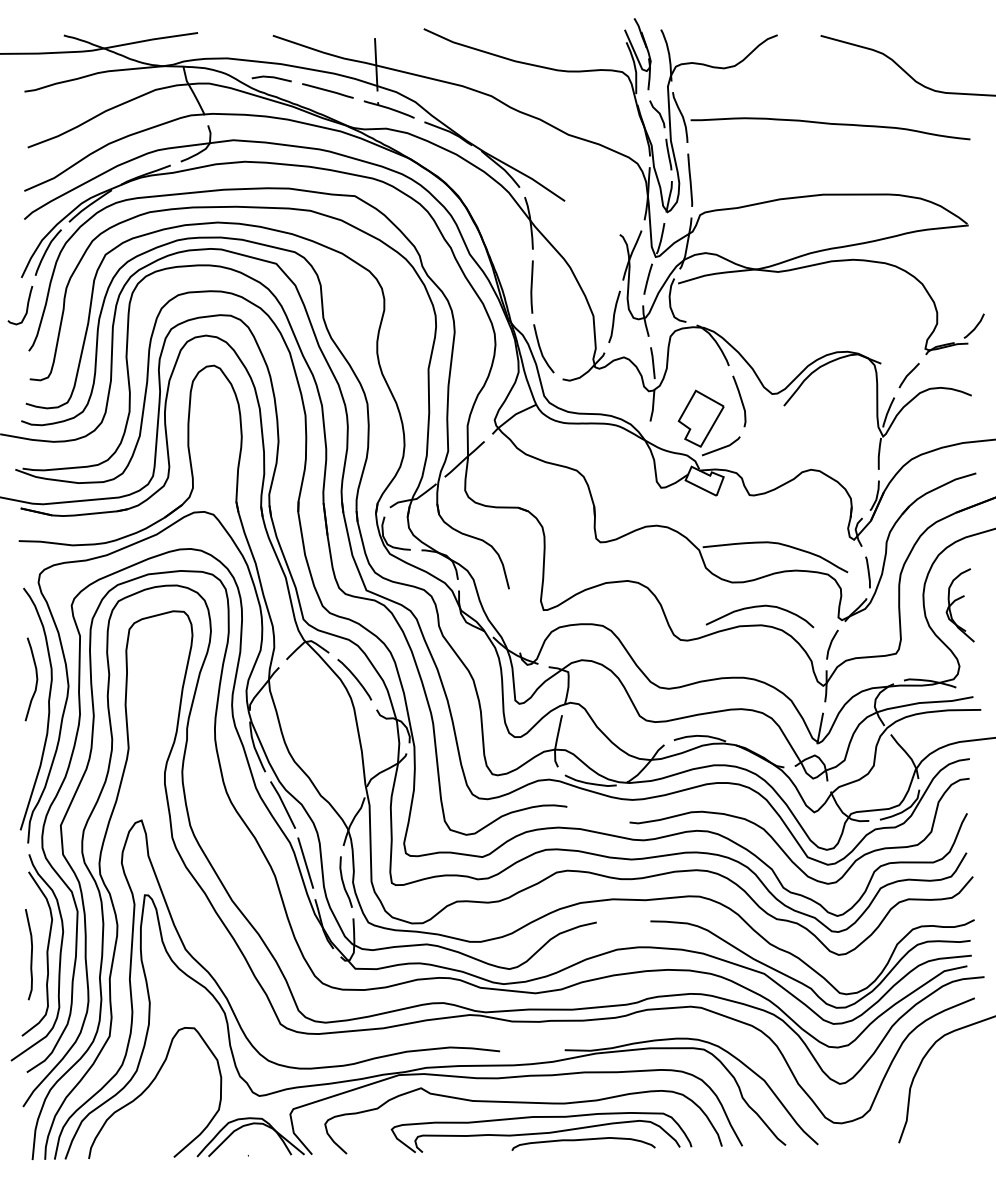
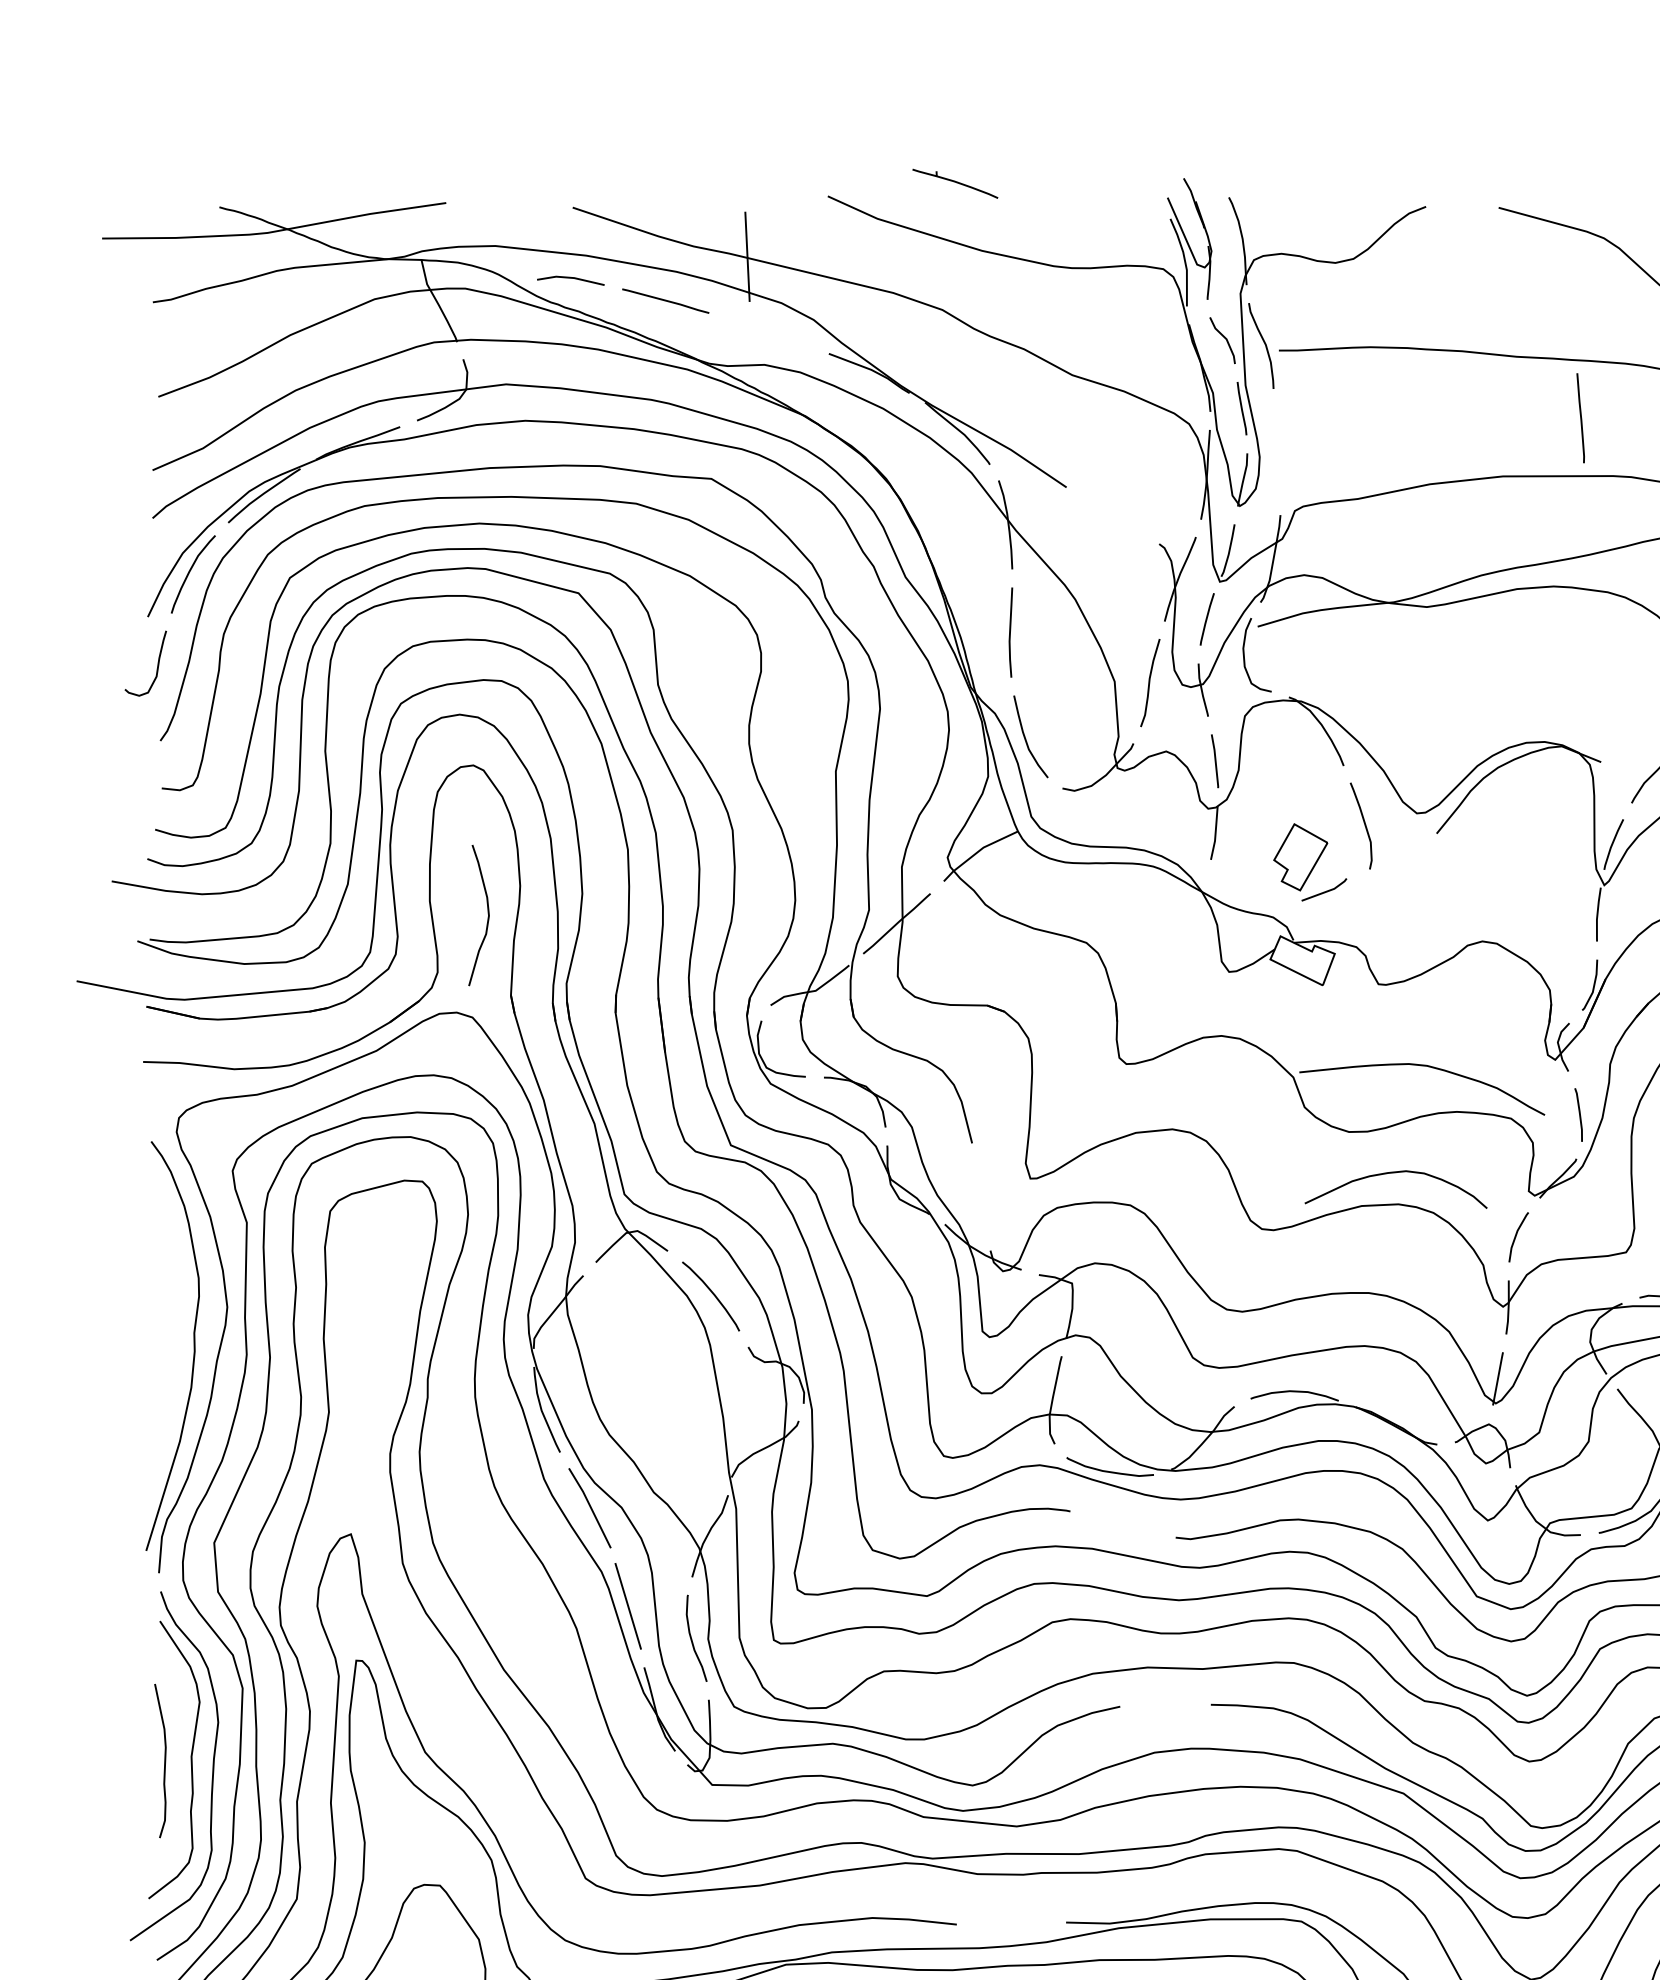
part: (388, 109) -> (954, 183), moved
line: (690, 179) -> (1581, 416), moved
part: (708, 422) -> (1309, 861), size x0.7
curve: (36, 679) -> (487, 915), moved

